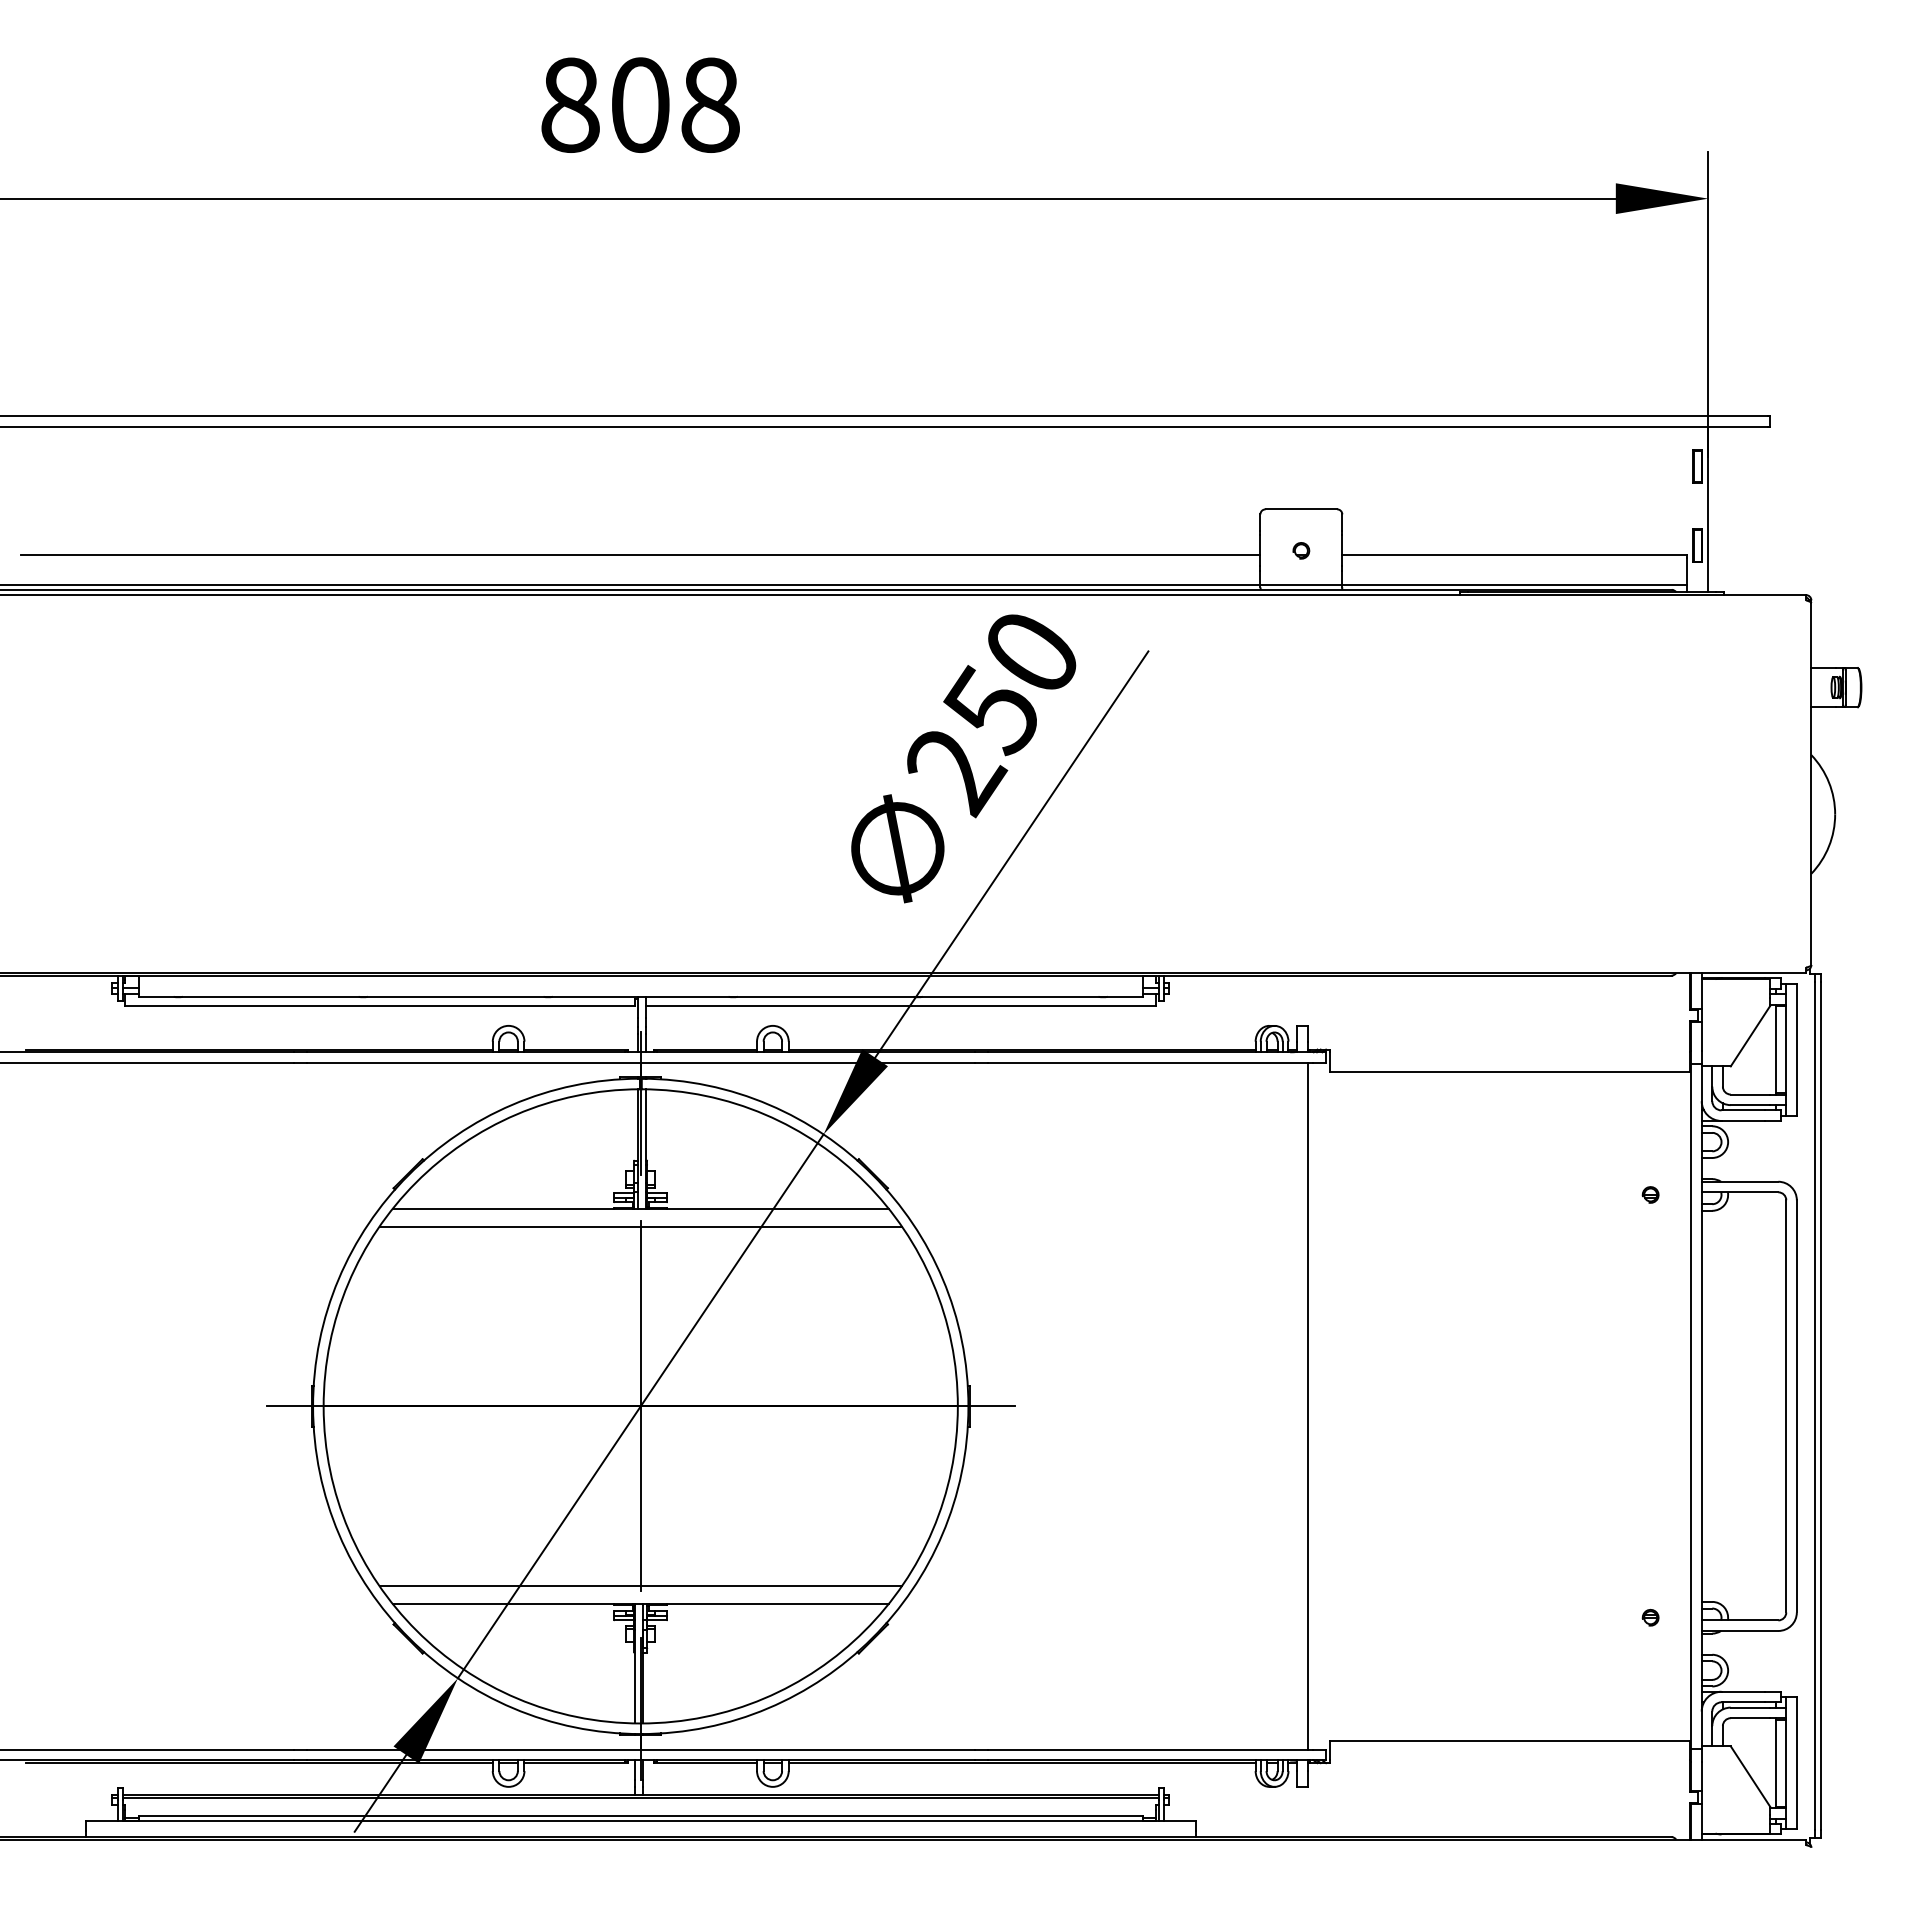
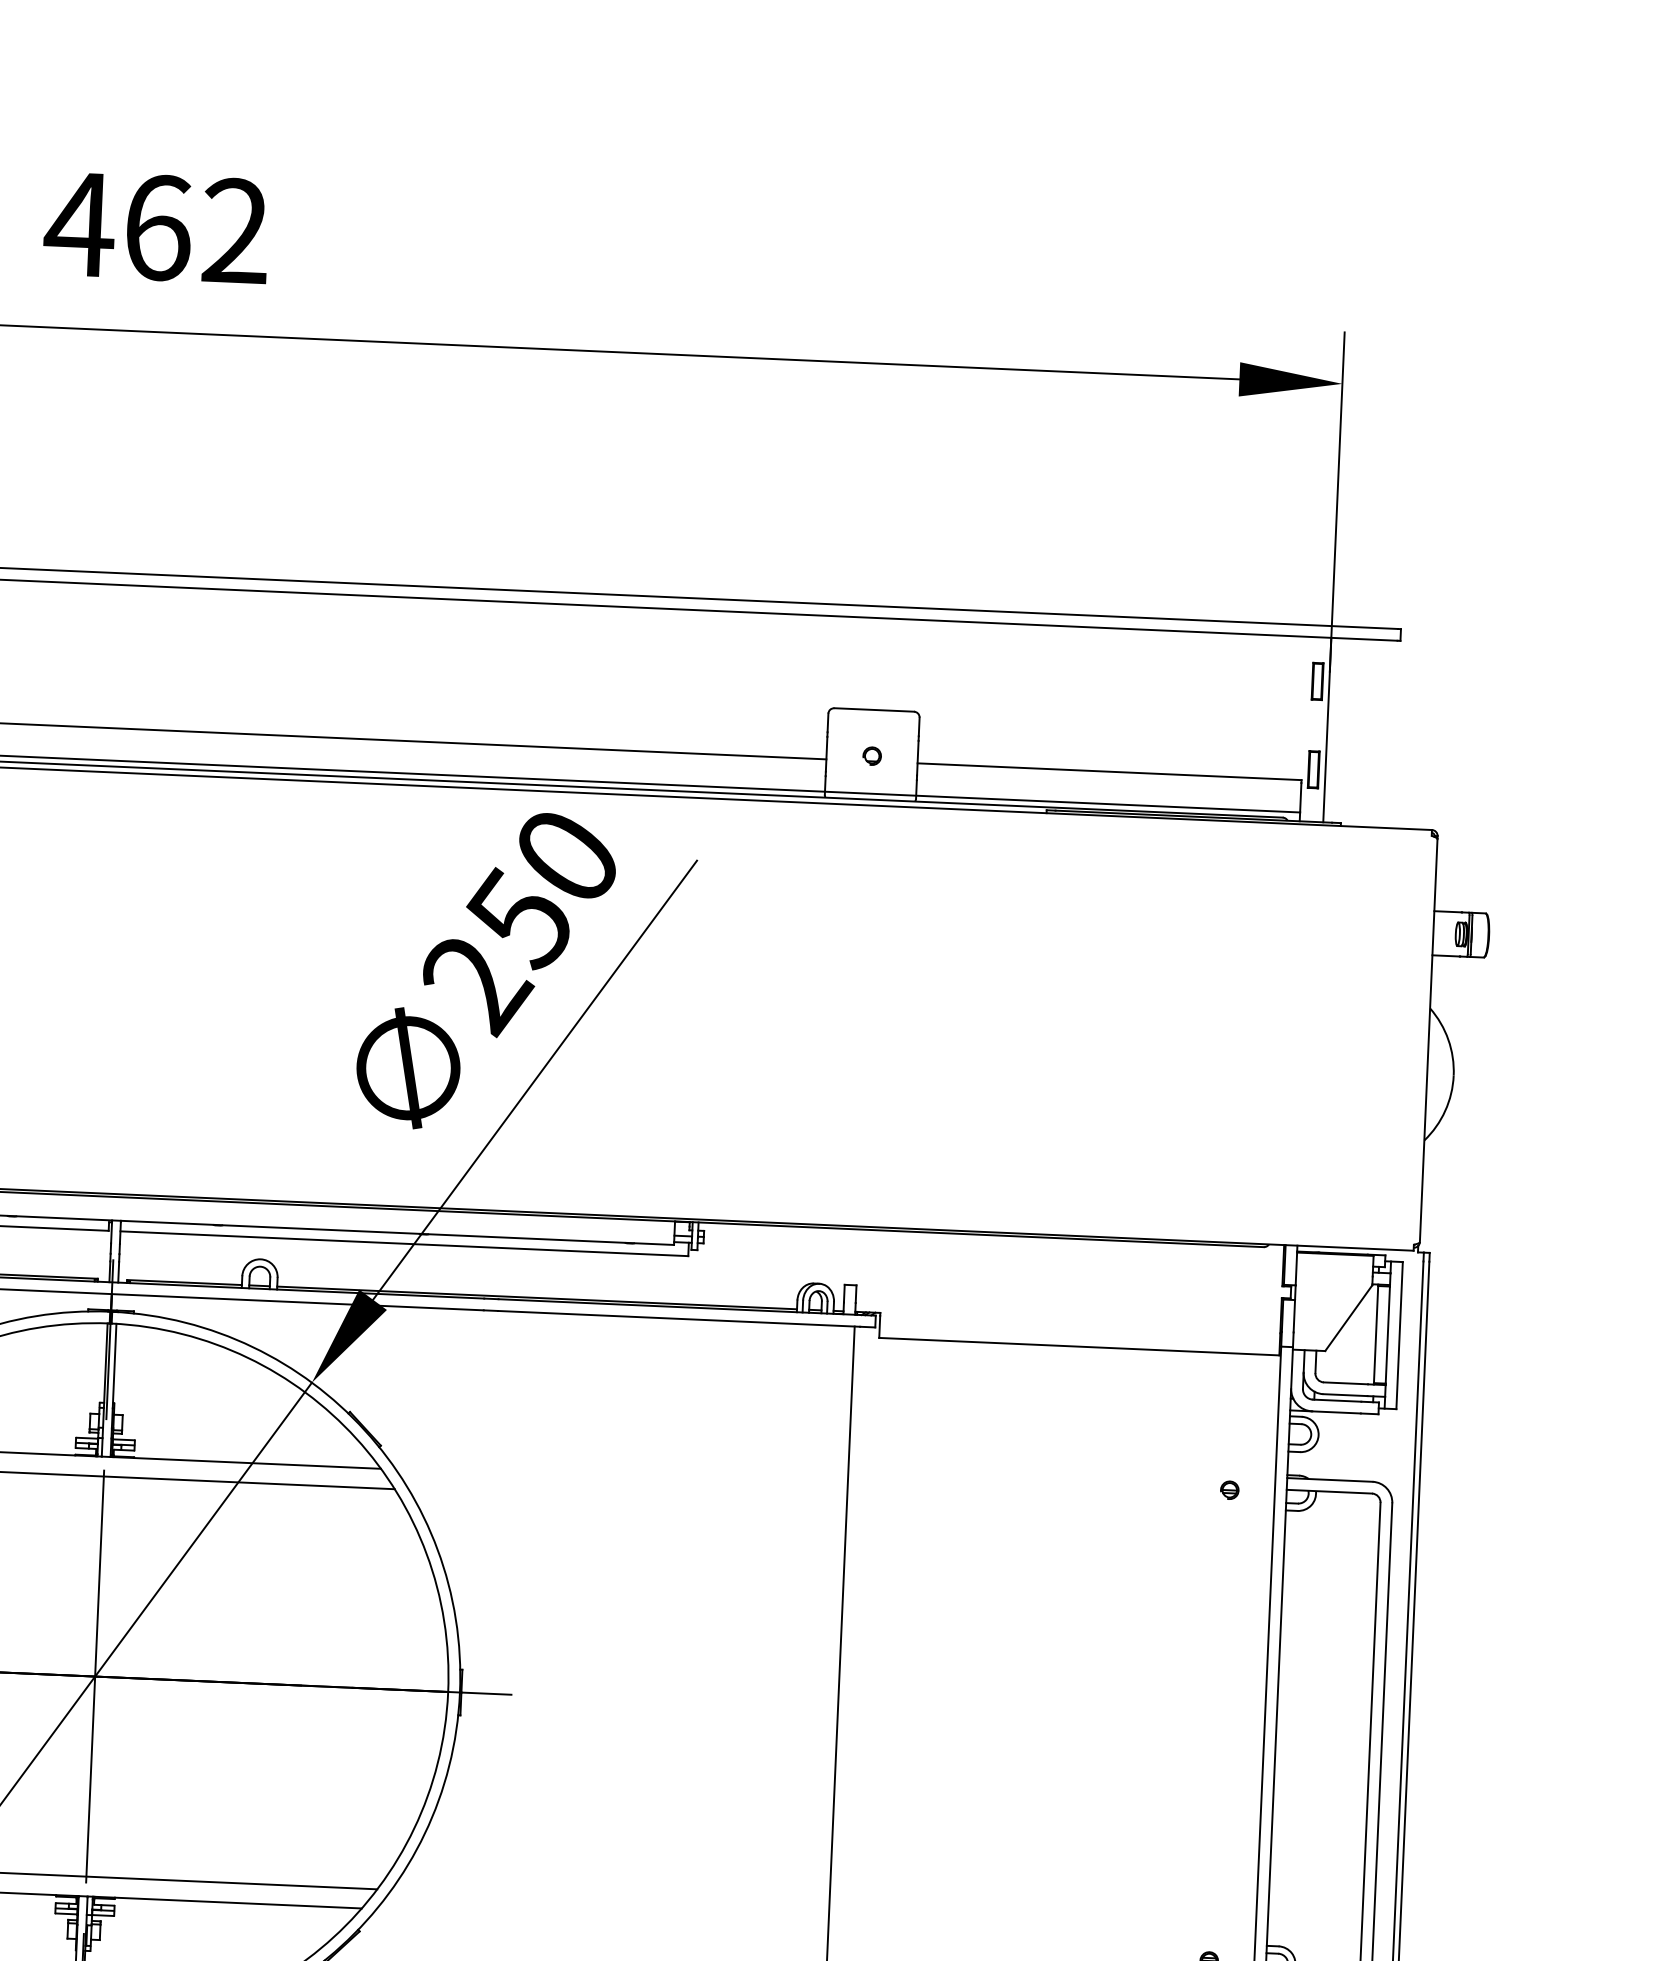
text: (638, 104) -> (155, 227), 808 -> 462

